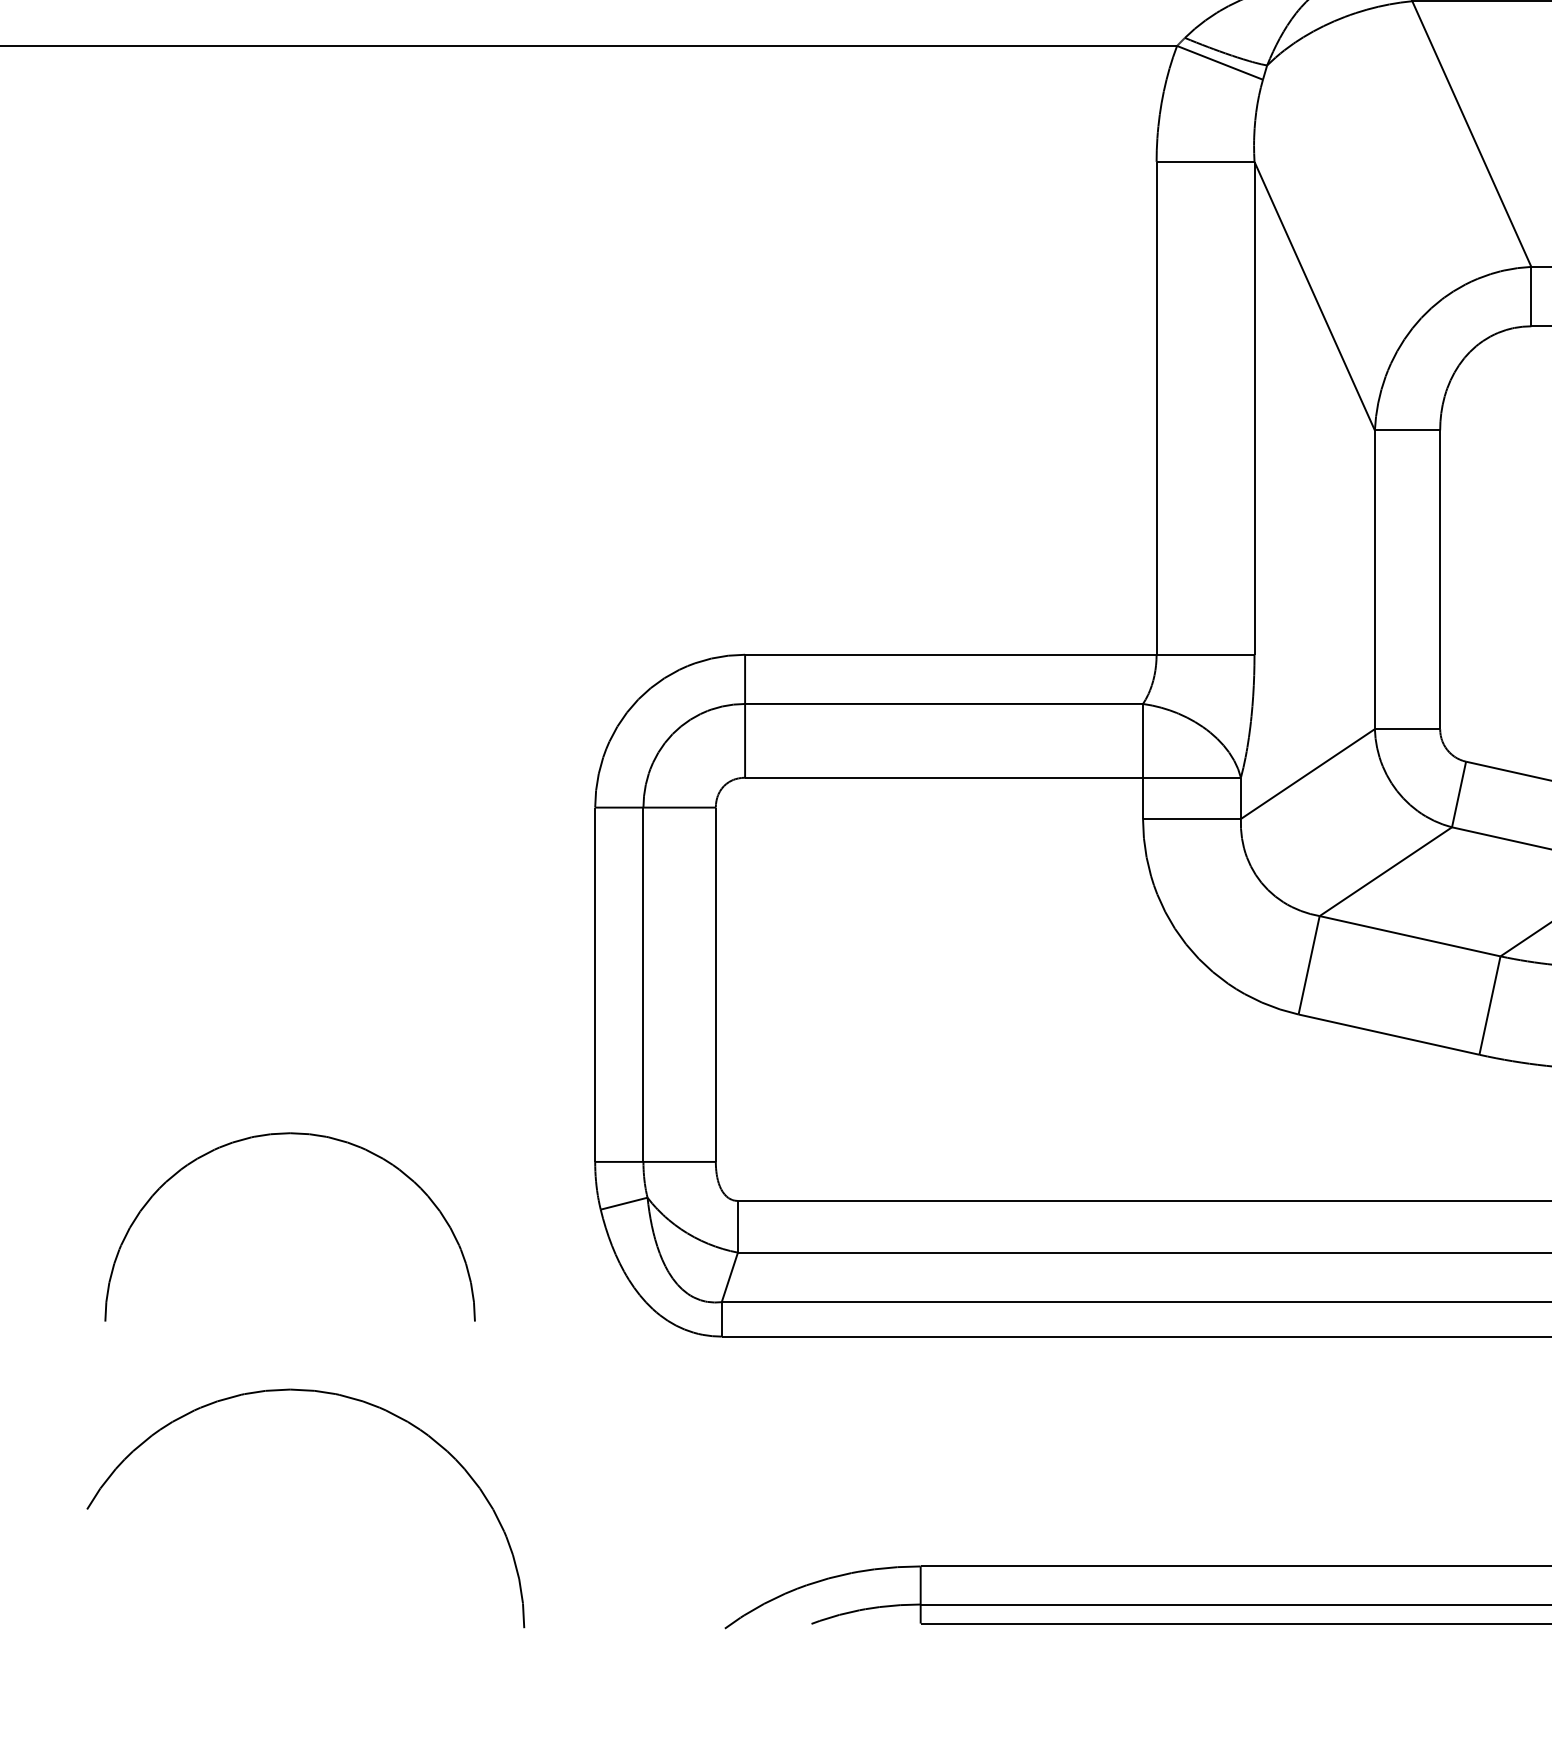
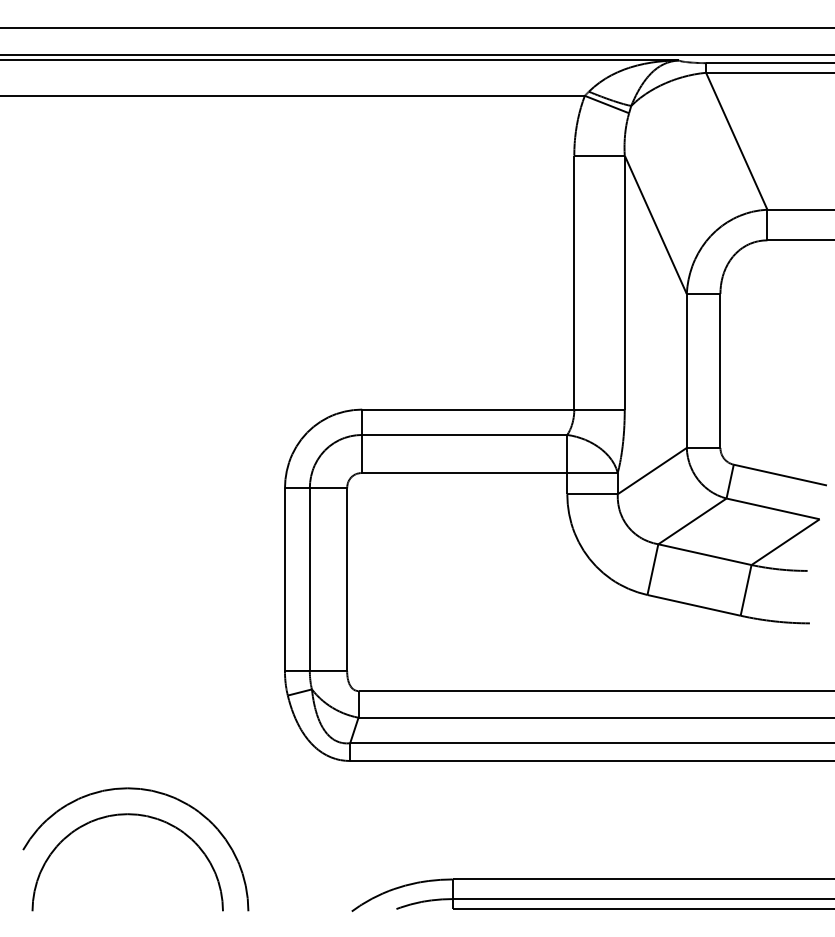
part: (289, 1135) -> (127, 815), moved

